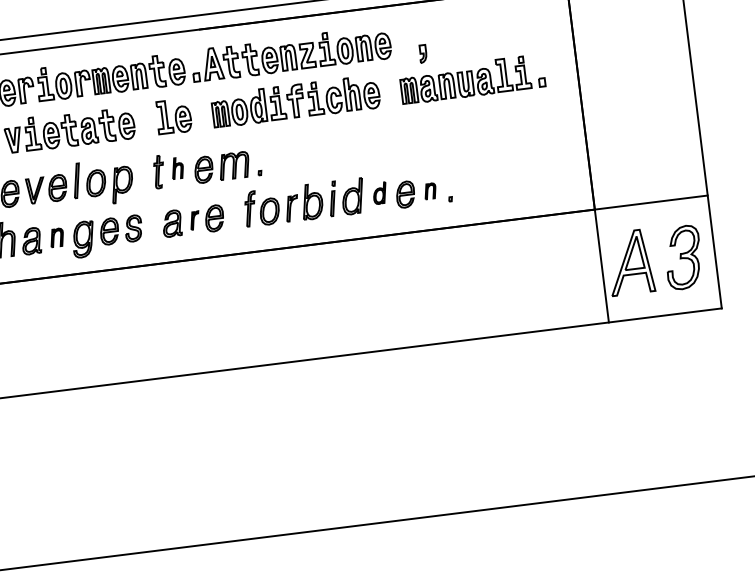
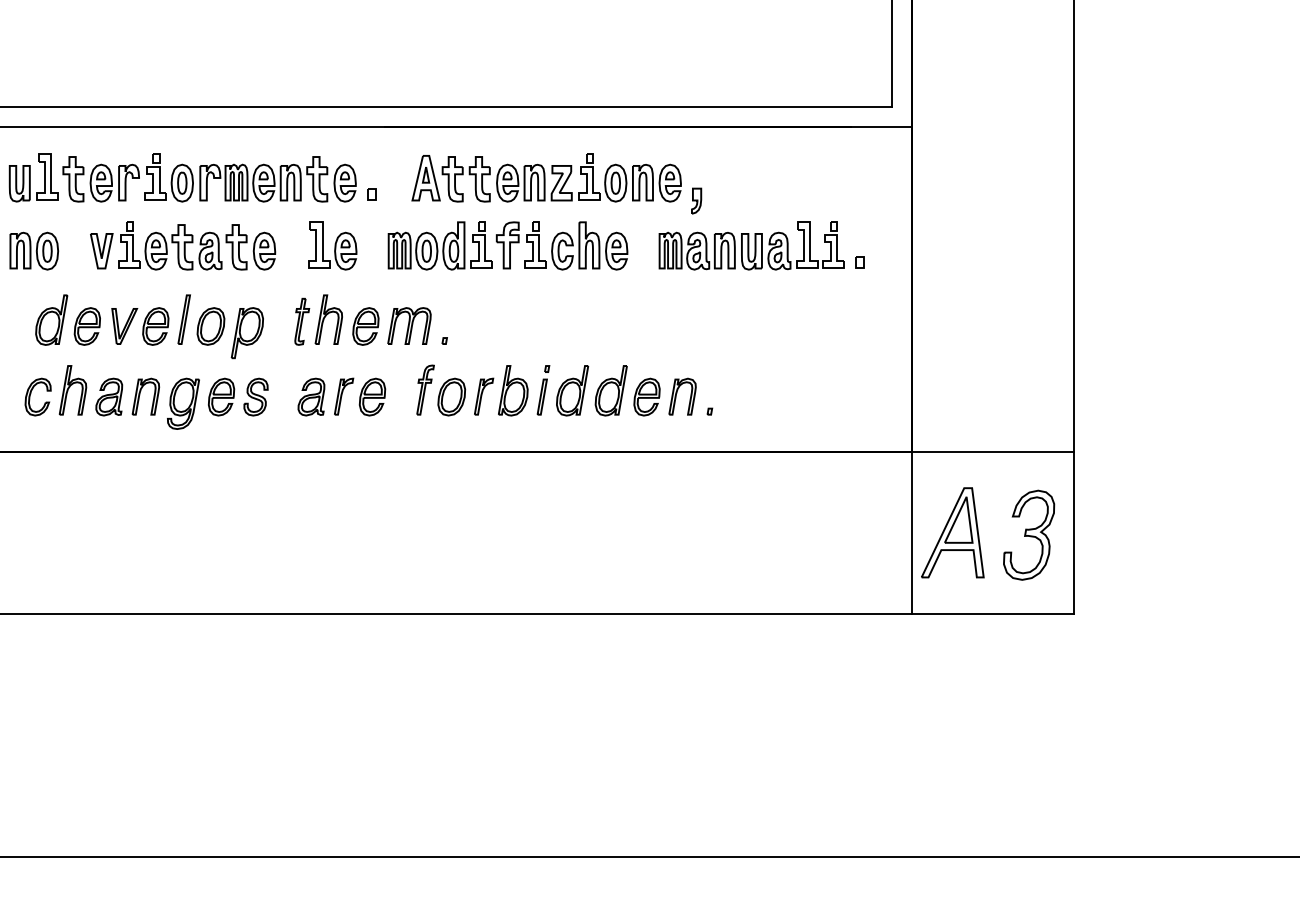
part: (296, 53) -> (546, 177), moved
part: (177, 168) -> (328, 319), size x1.67
part: (430, 191) -> (682, 396), size x1.67
part: (379, 193) -> (610, 390), size x1.67
part: (195, 220) -> (344, 396), size x1.43
part: (56, 237) -> (145, 396), size x1.43

